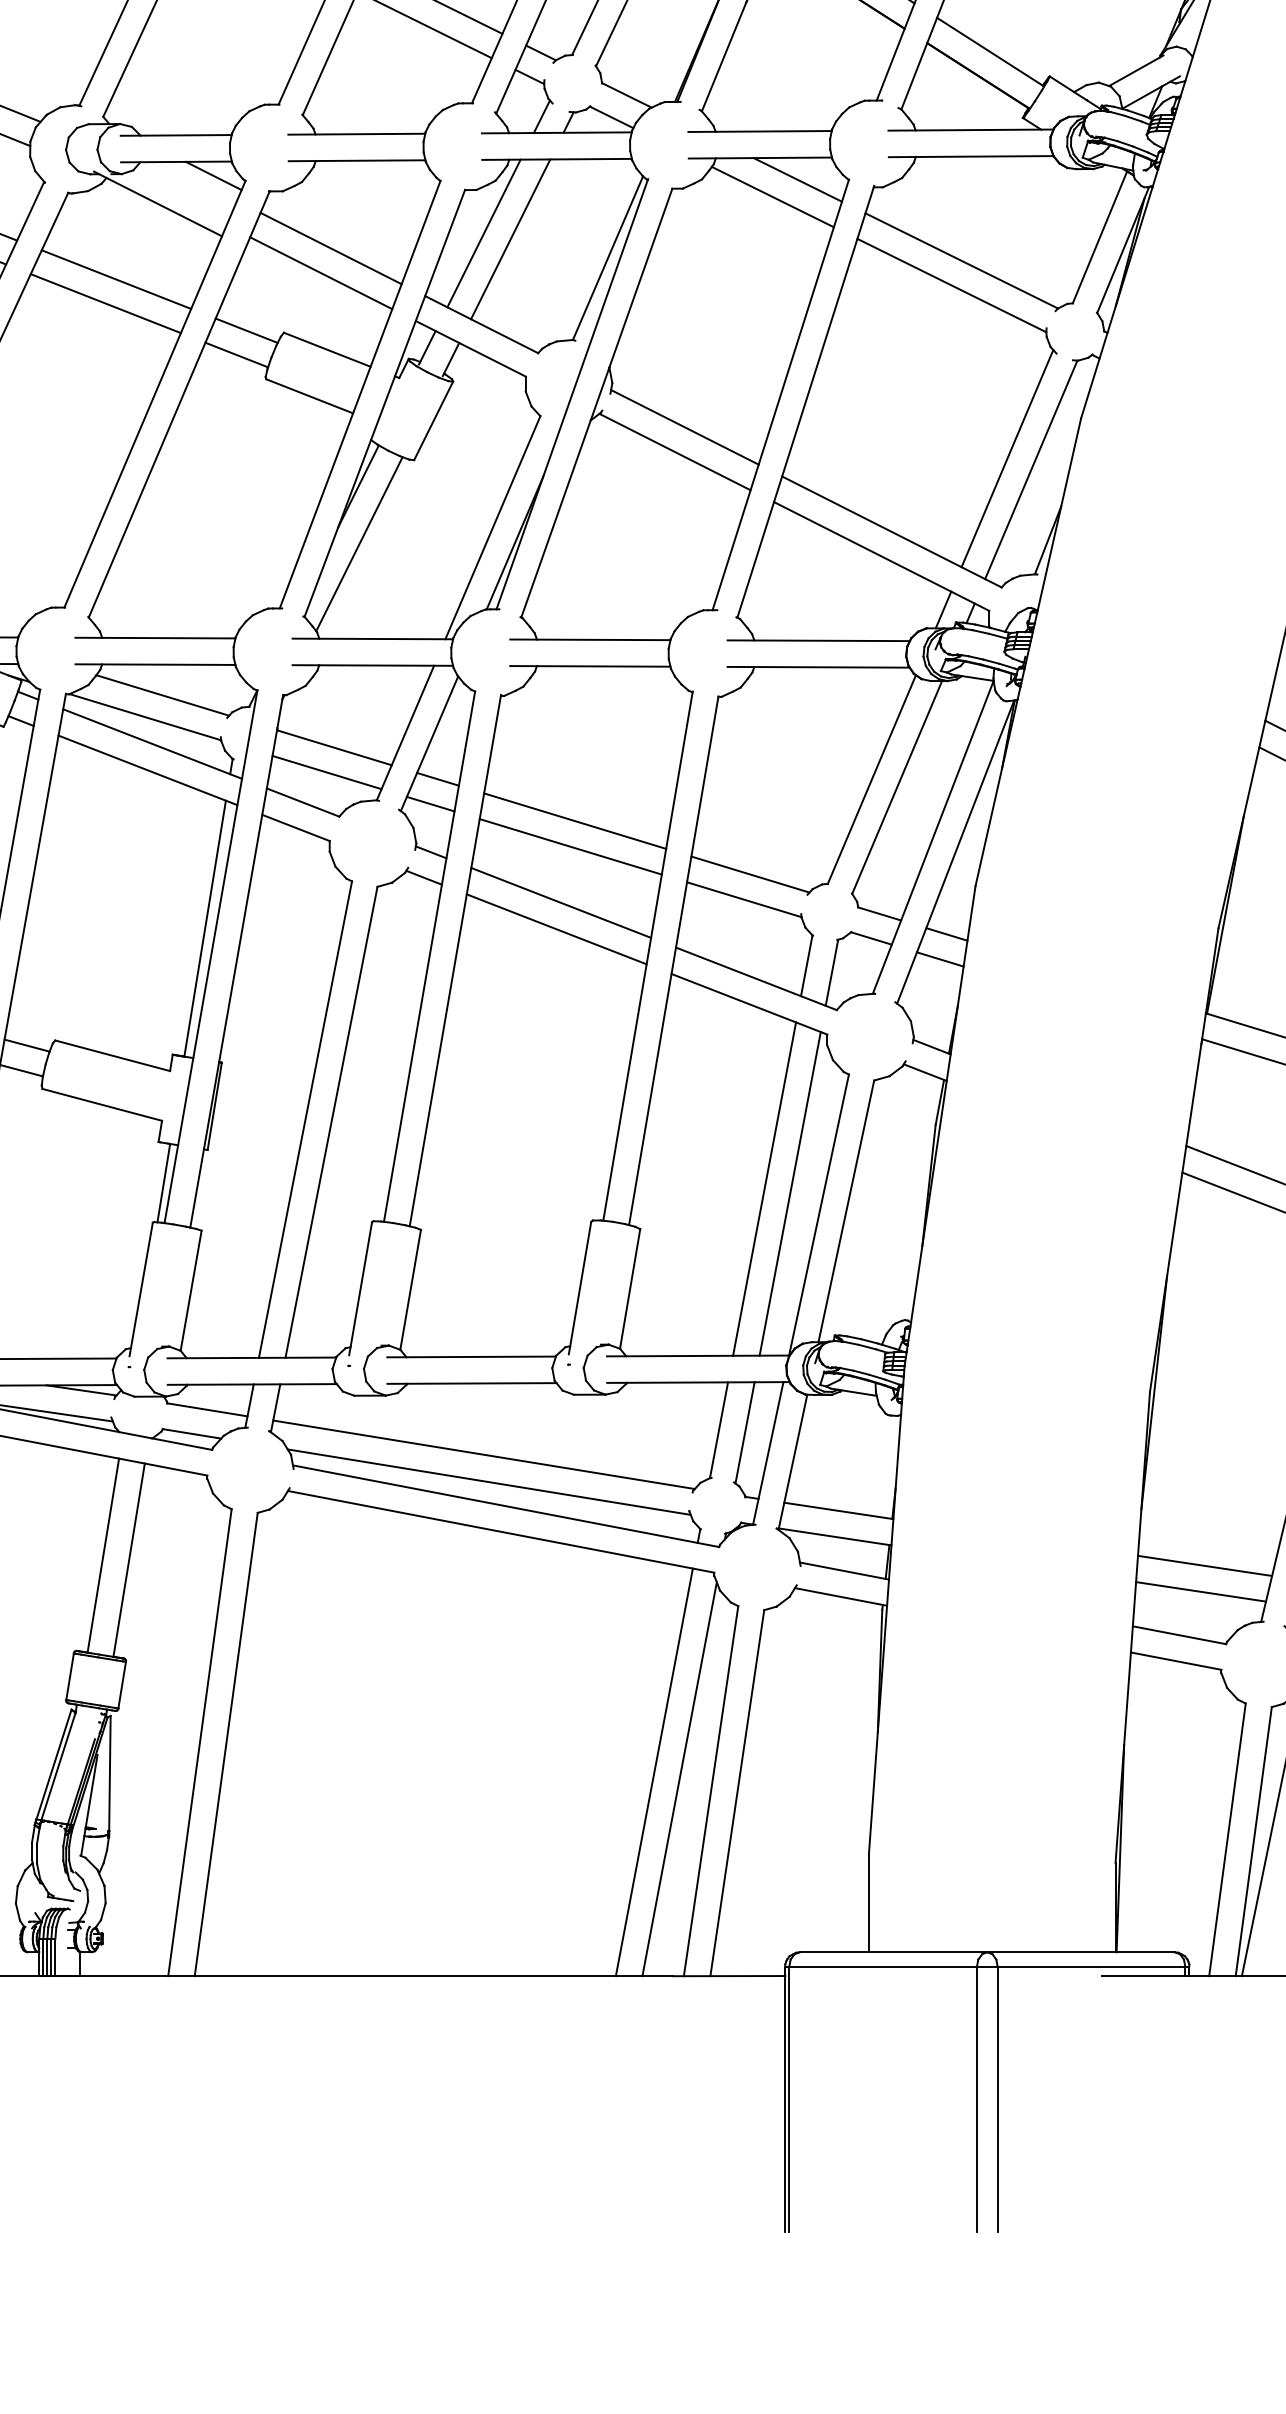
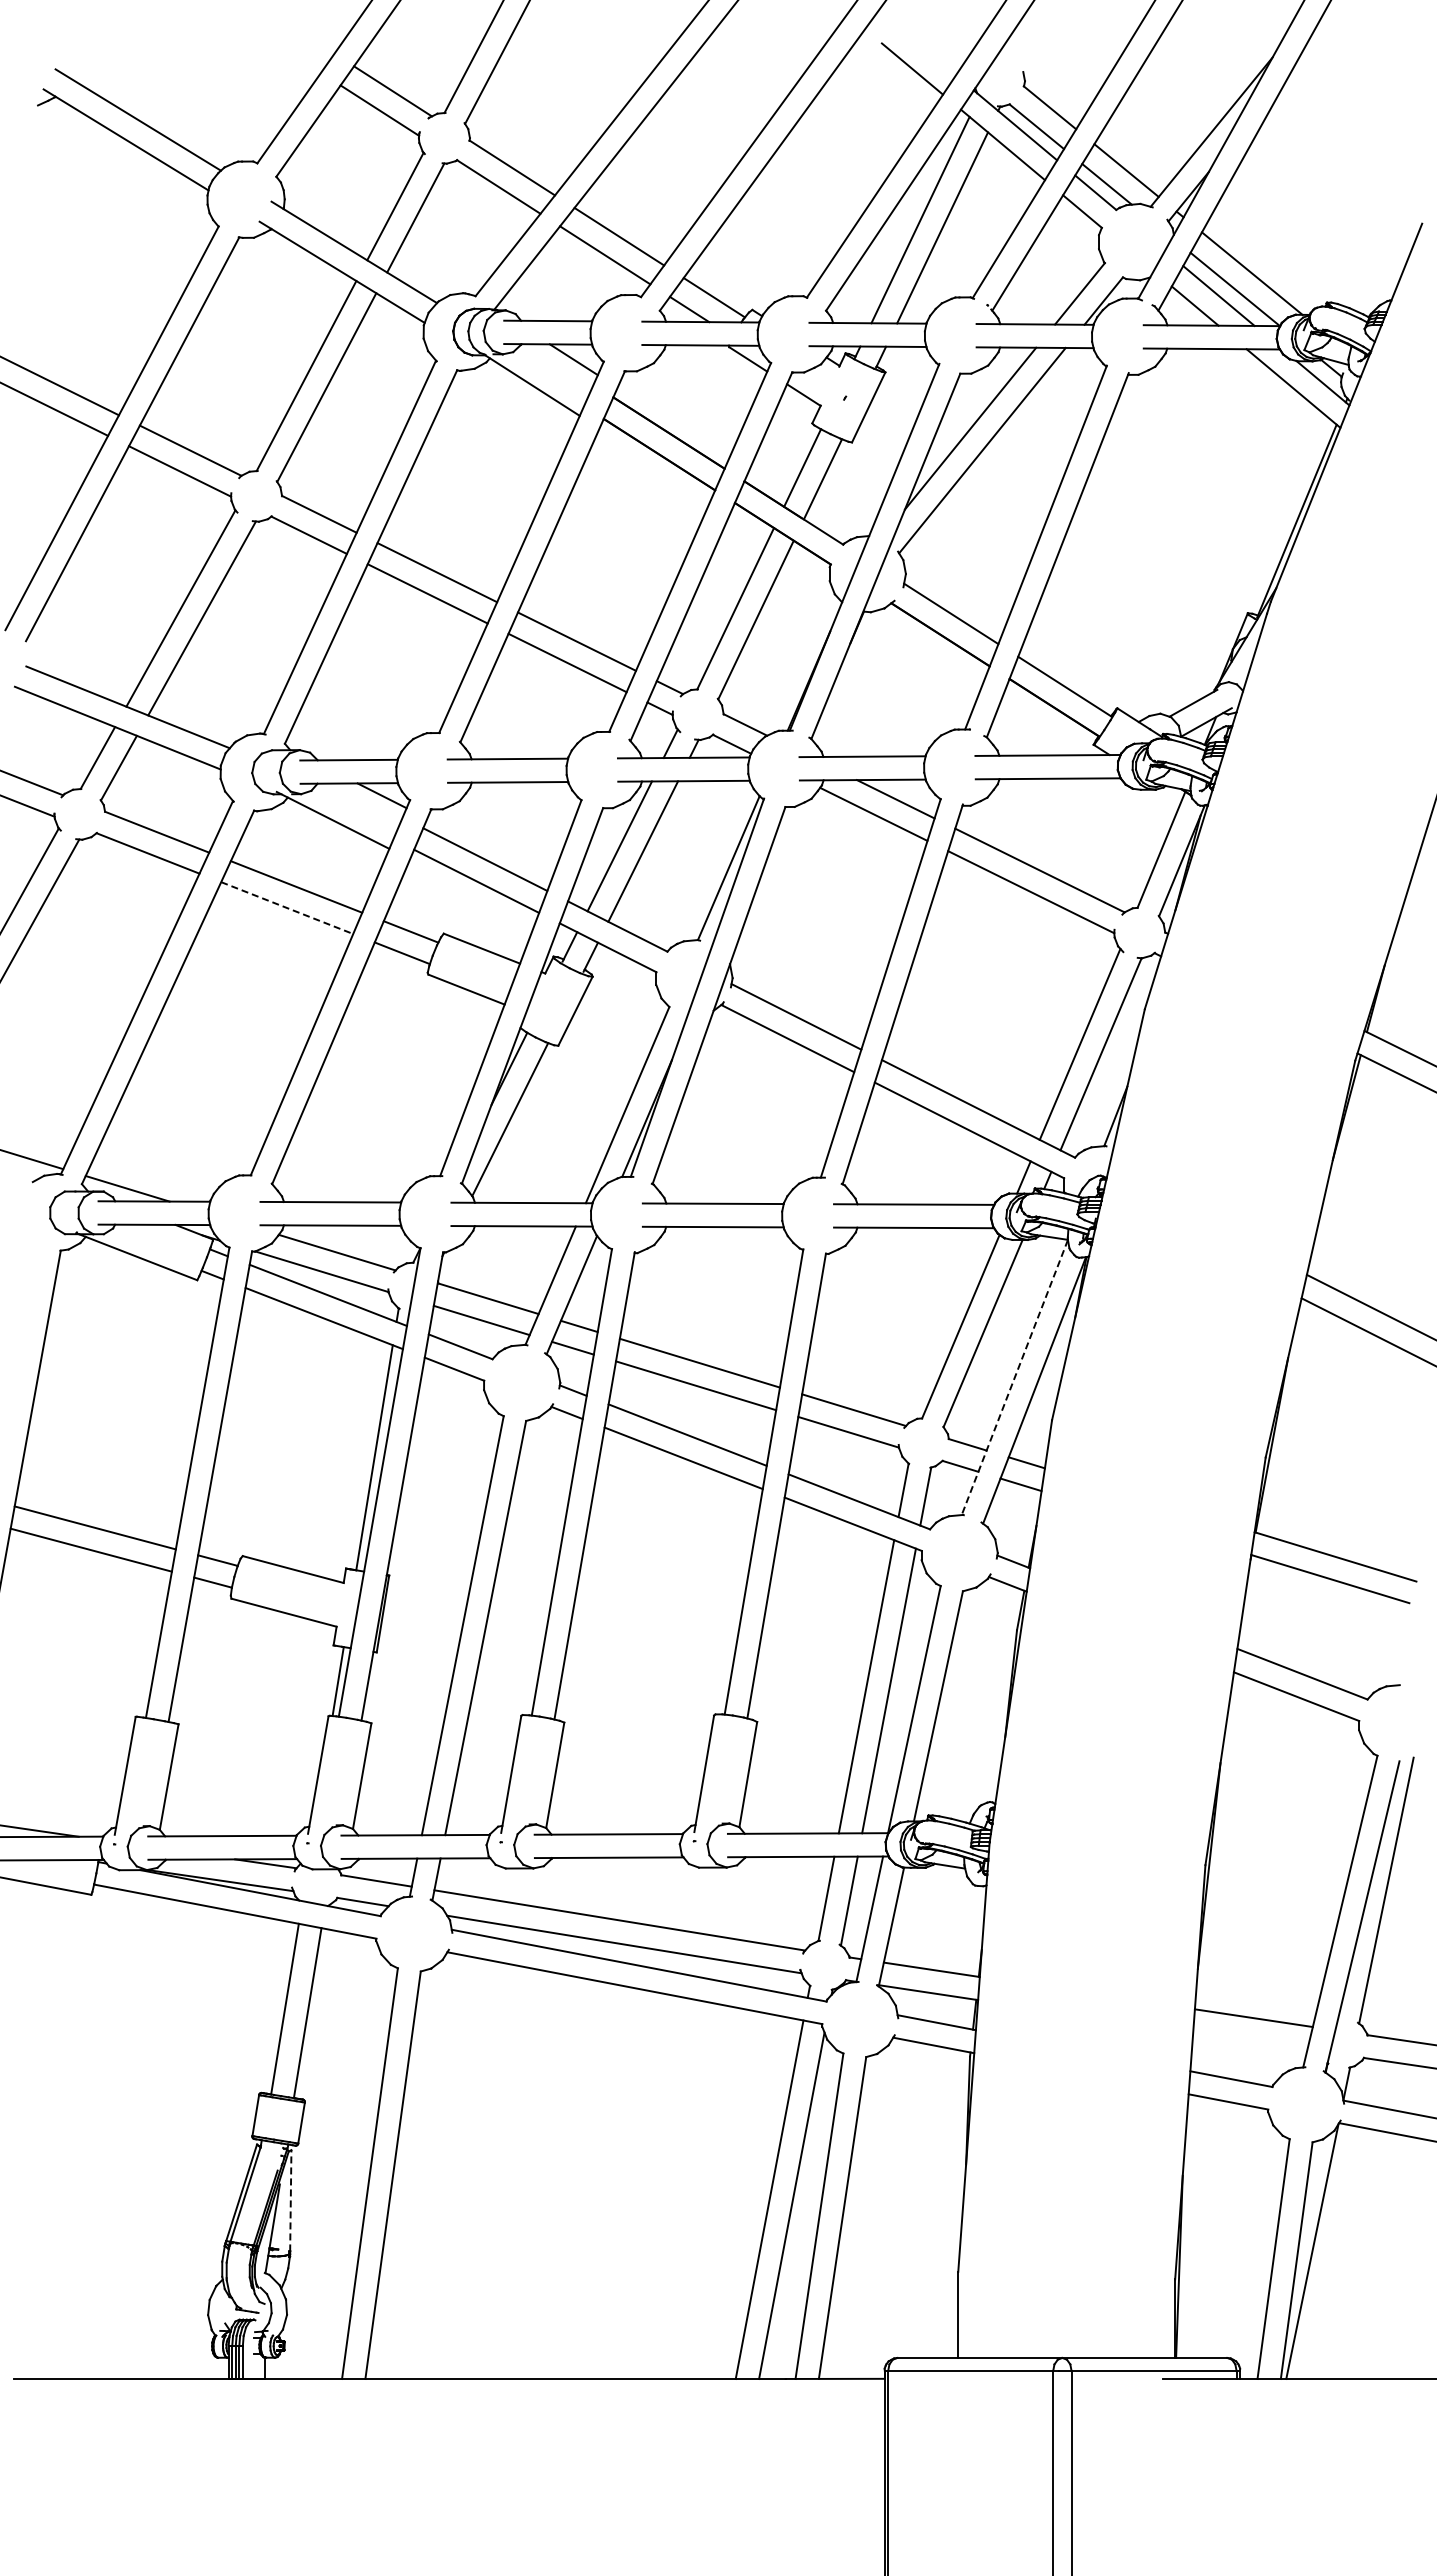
line: (106, 304) -> (287, 908), solid -> dashed
line: (932, 837) -> (1014, 1377), solid -> dashed
line: (1201, 1591) -> (1250, 2040), removed
line: (109, 1773) -> (290, 2200), solid -> dashed

